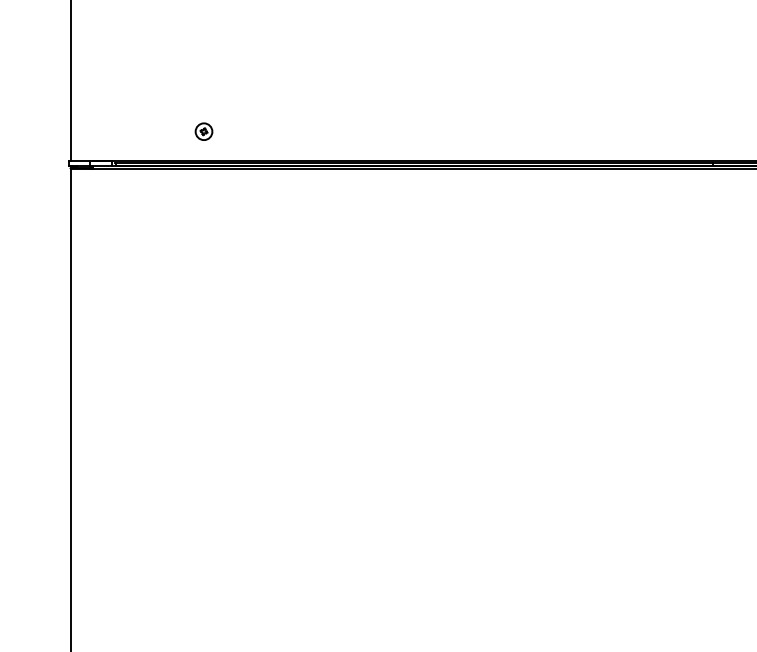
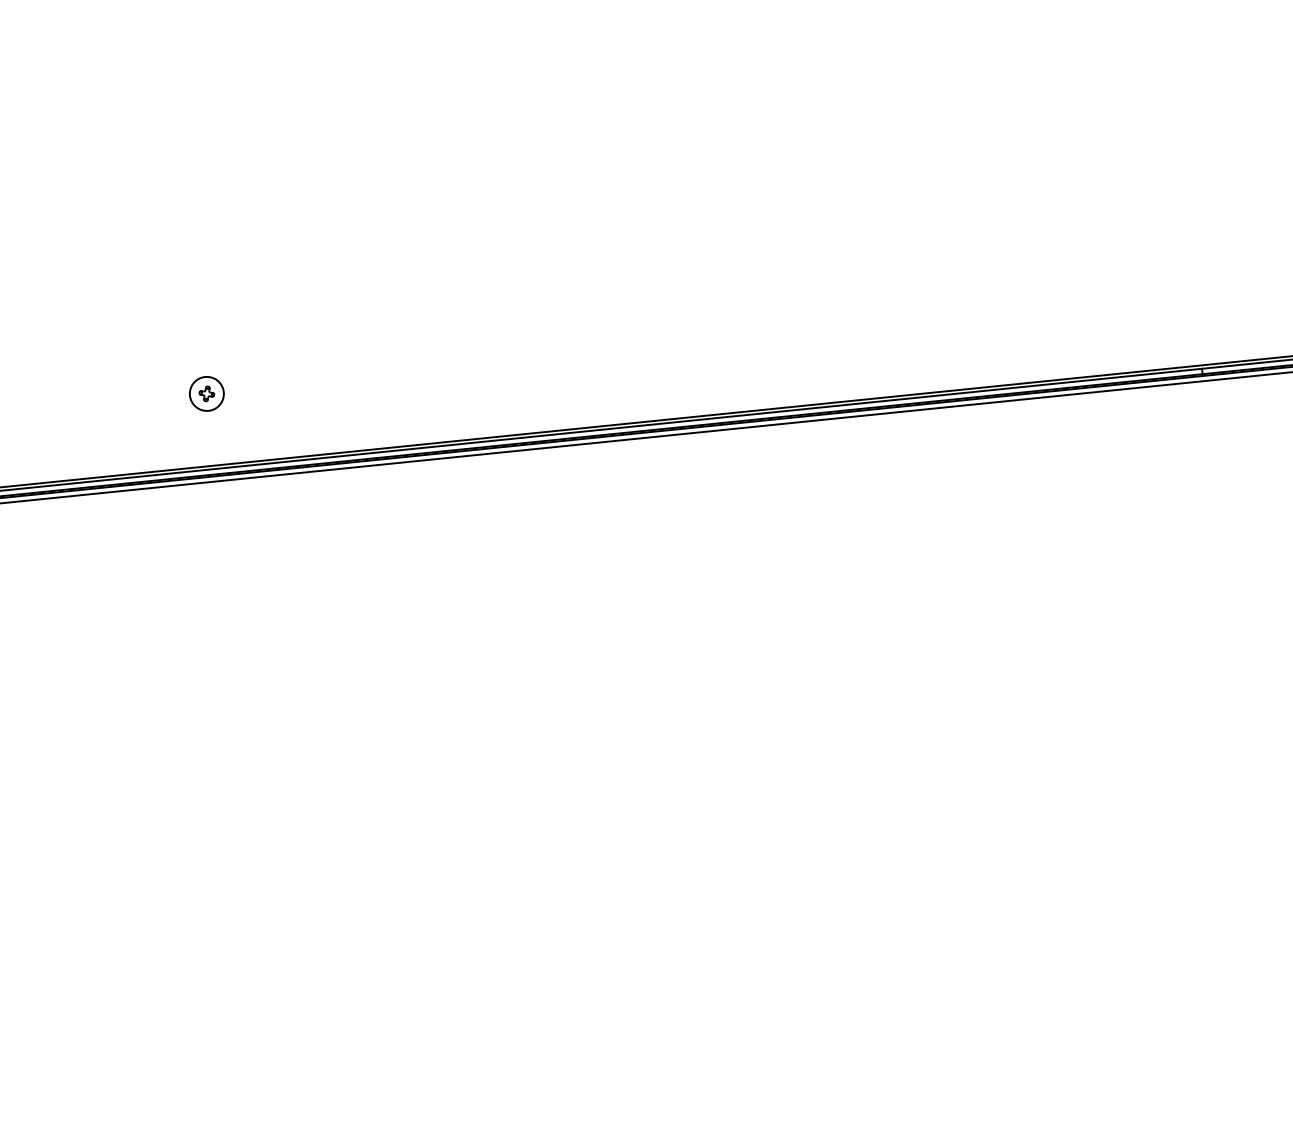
part: (203, 131) -> (205, 393), moved

